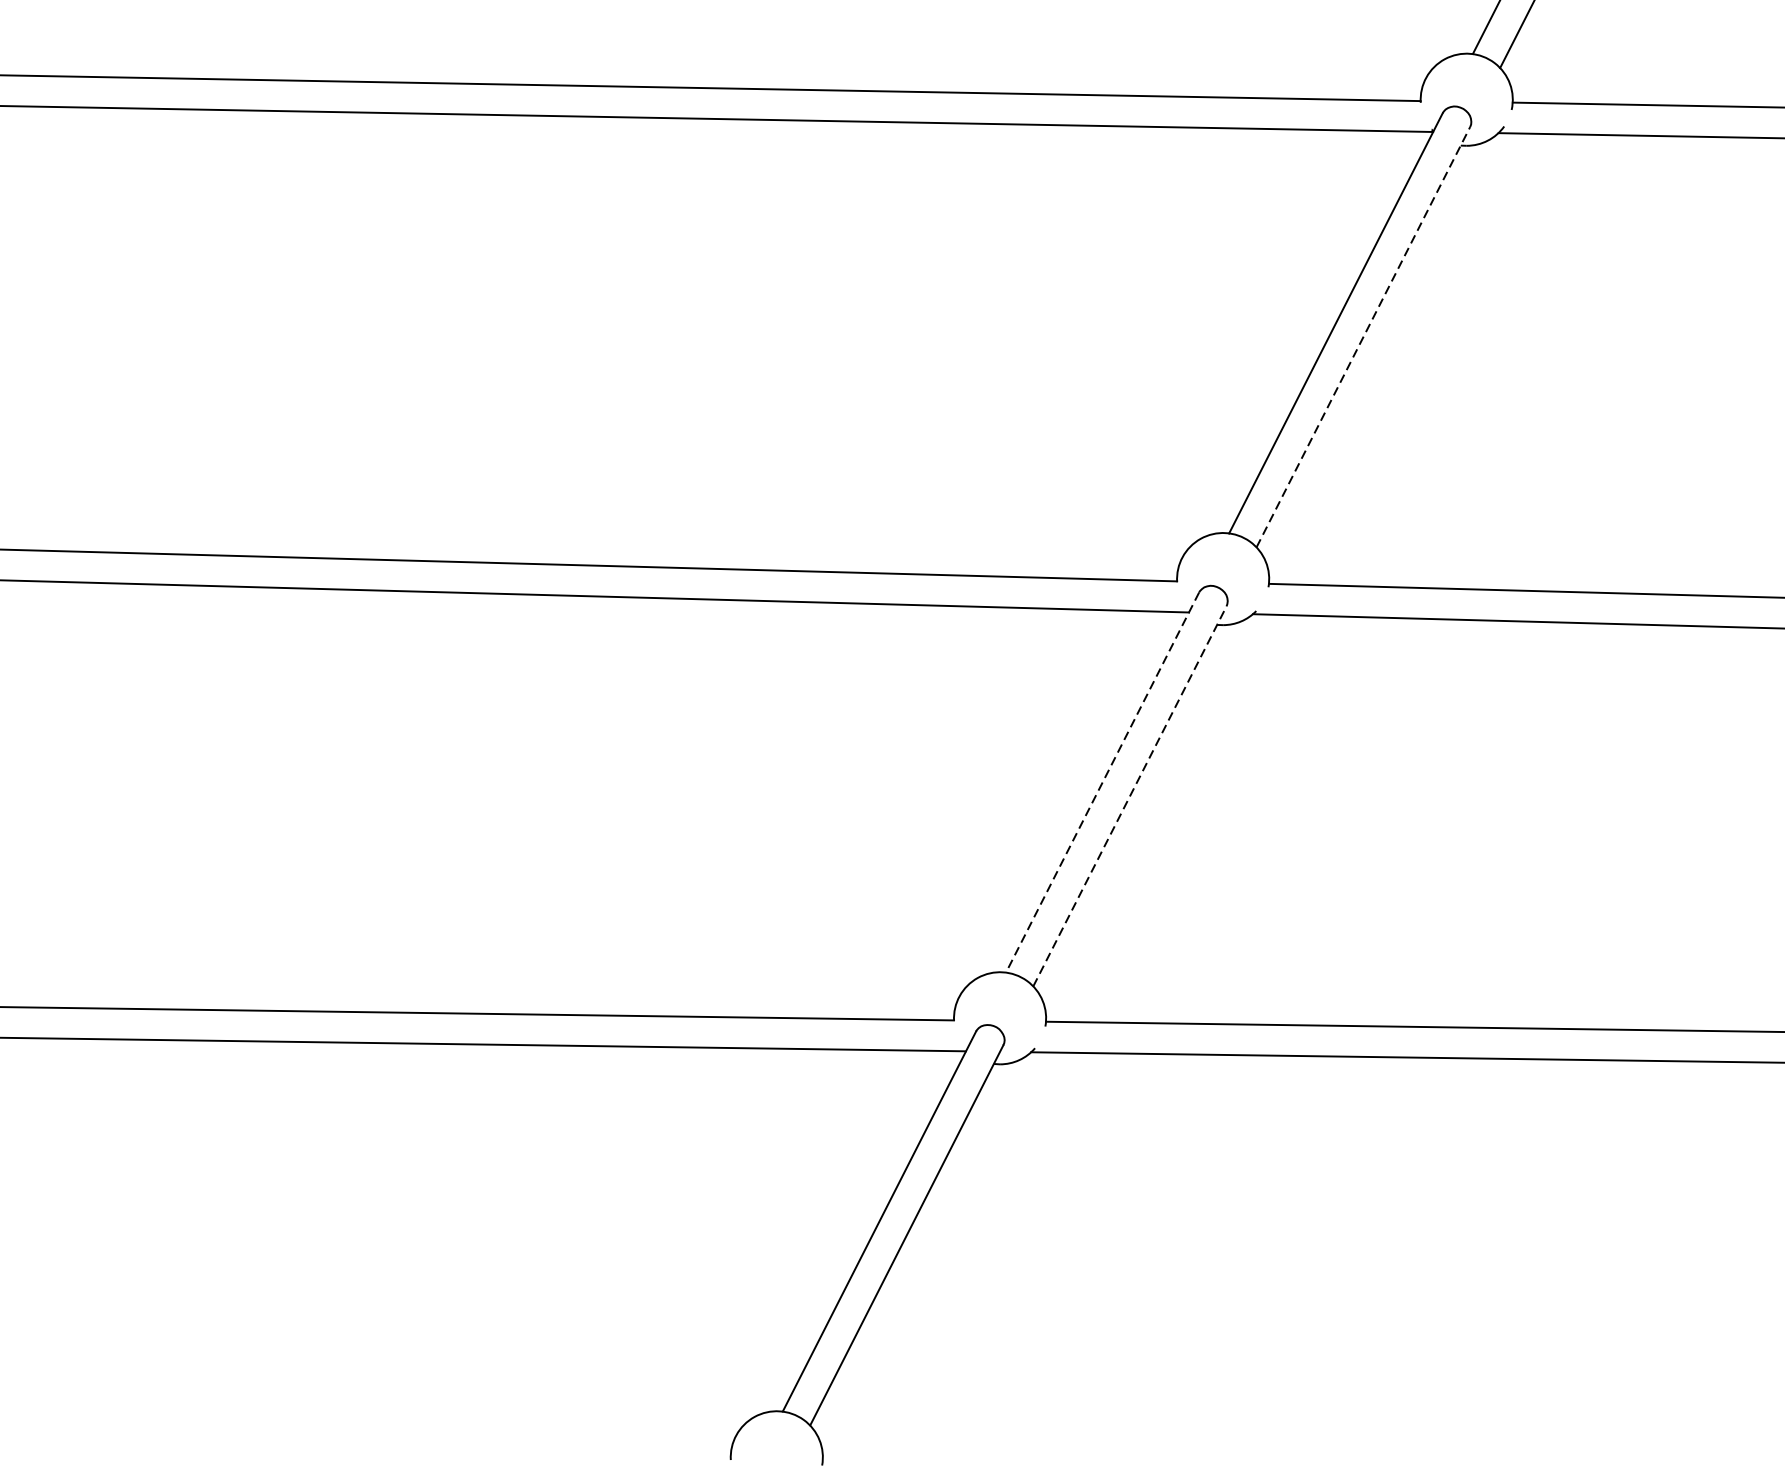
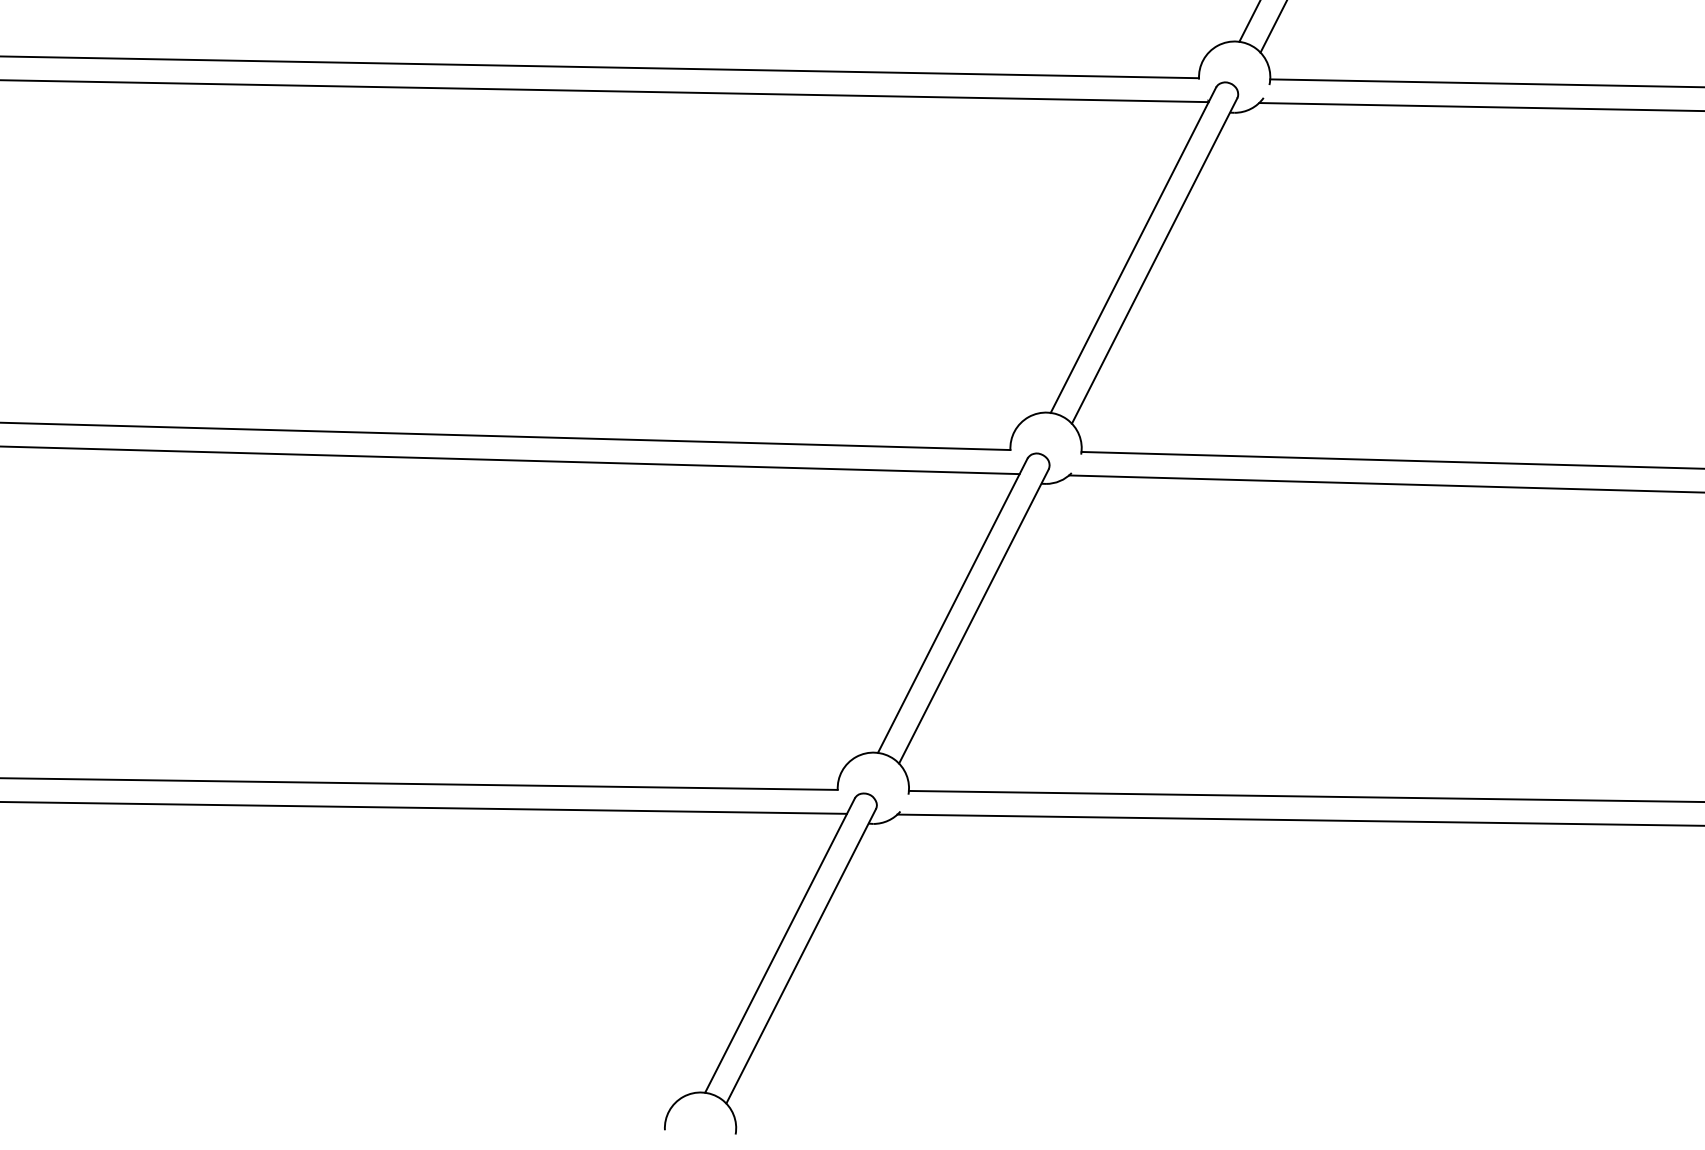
line: (1363, 337) -> (1154, 261), dashed -> solid
line: (1102, 783) -> (952, 606), dashed -> solid
line: (1130, 796) -> (974, 616), dashed -> solid

